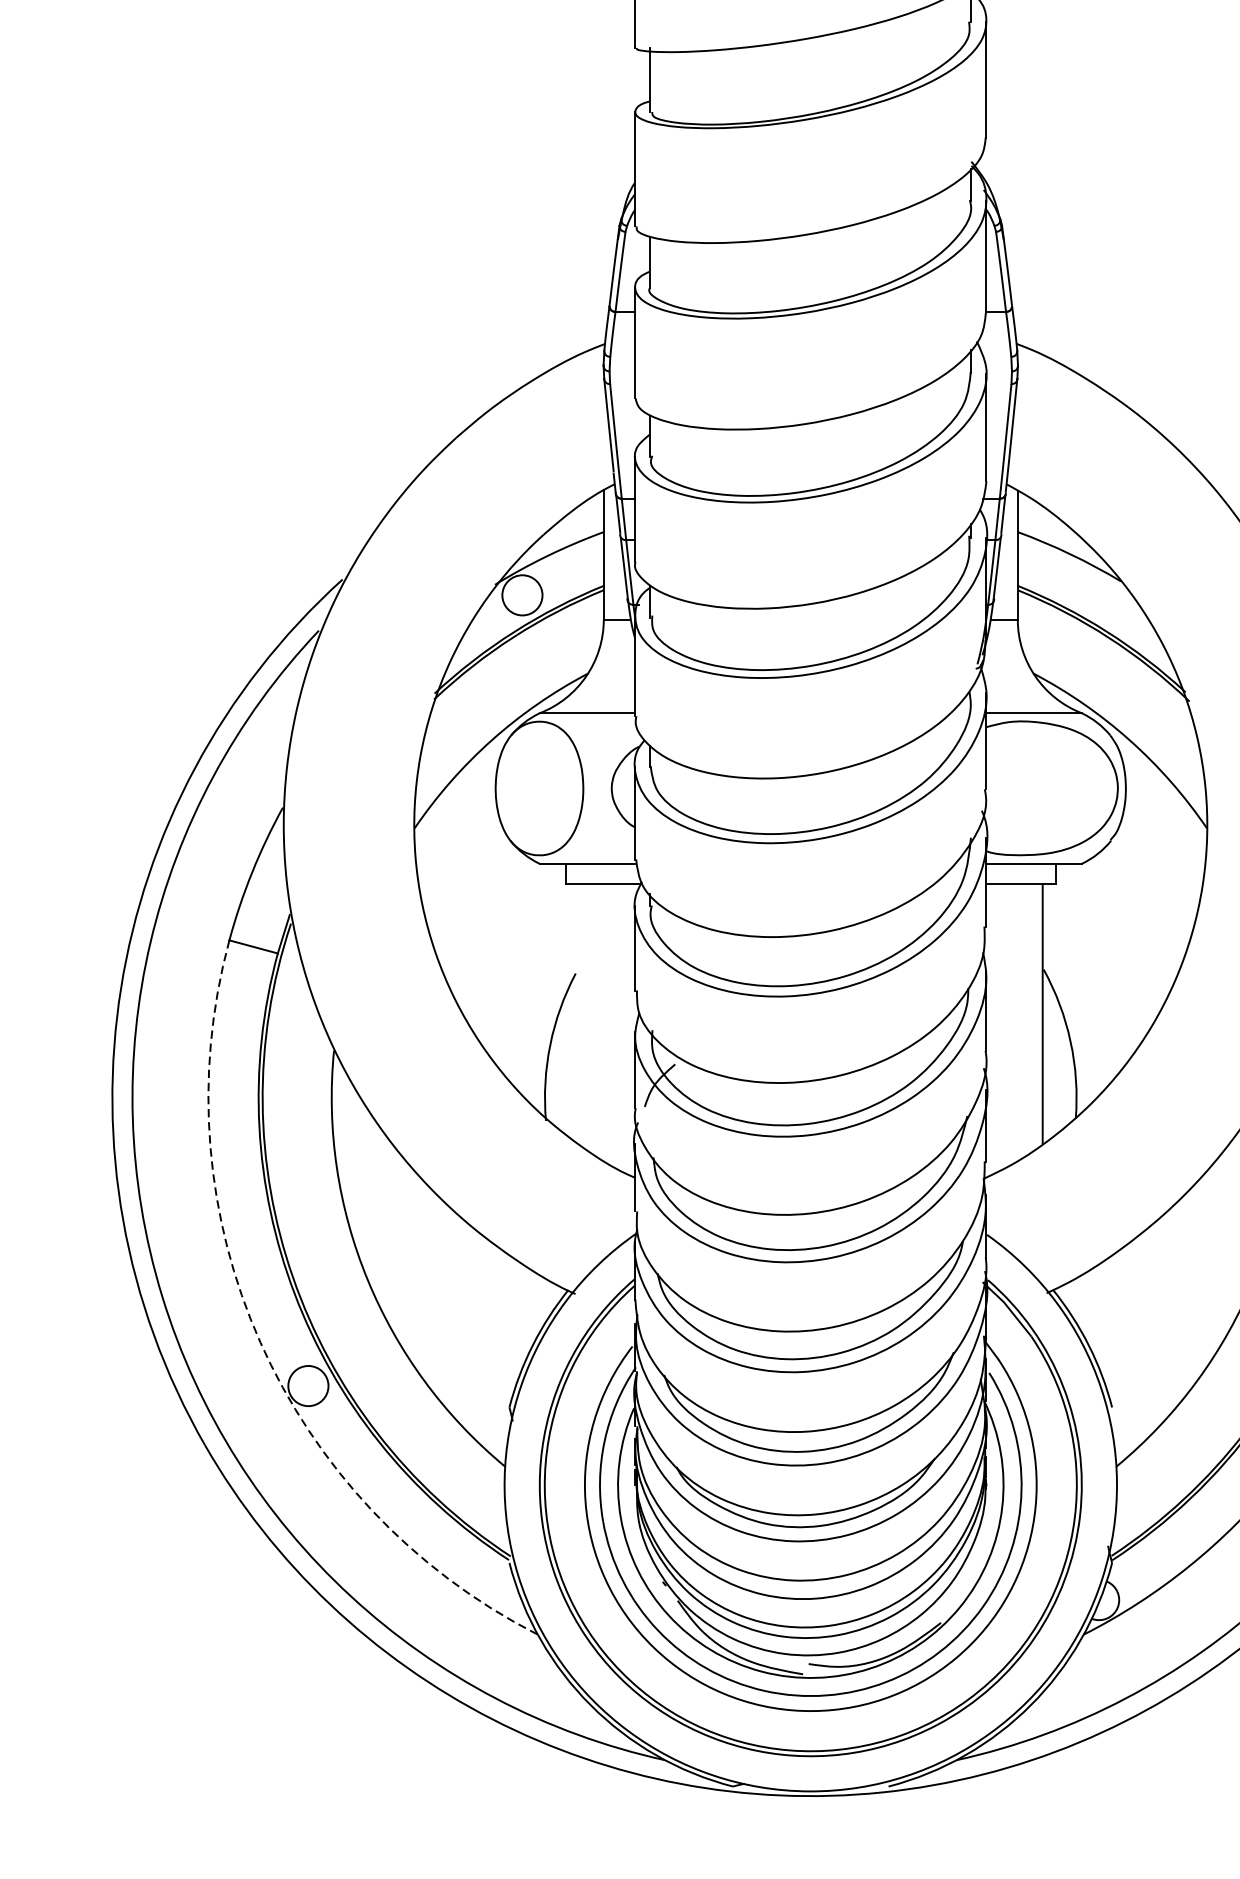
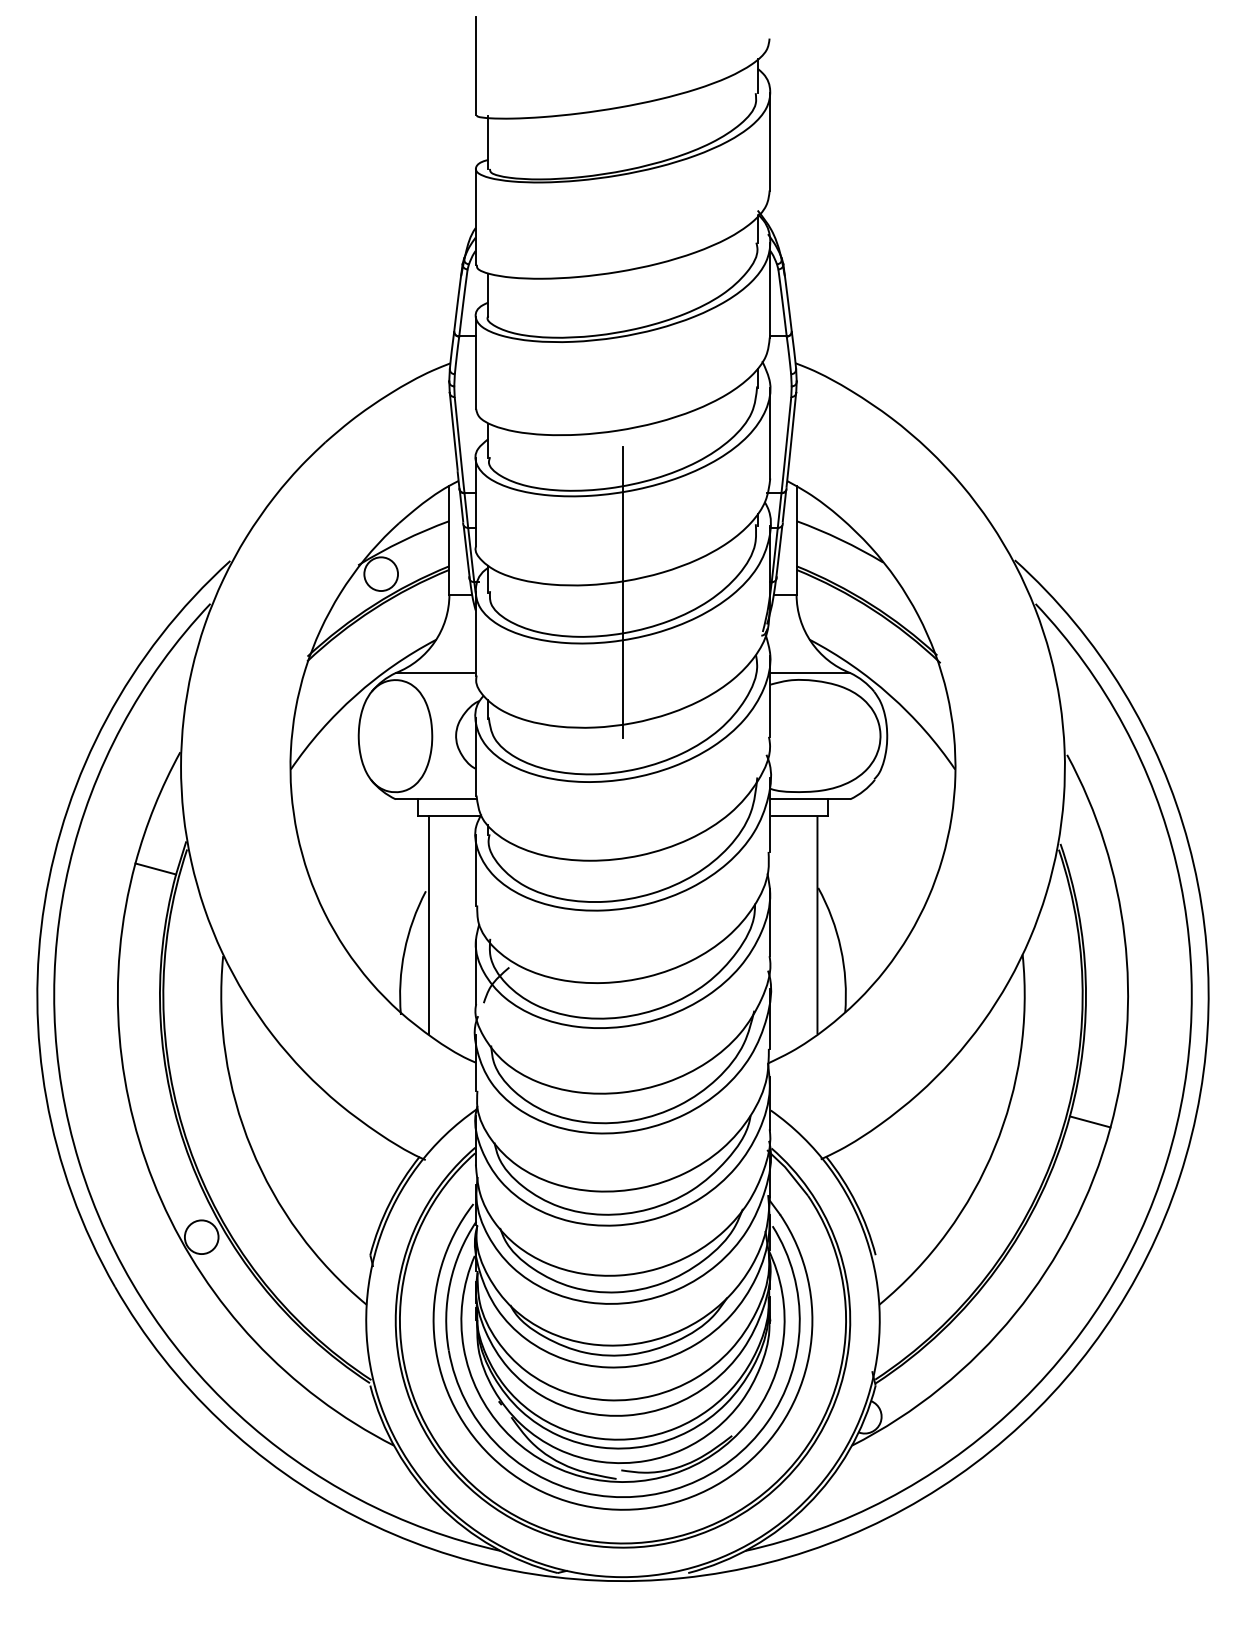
line: (811, 617) -> (623, 592), added
line: (578, 1014) -> (428, 925), added
arc: (260, 1342) -> (161, 1200), dashed -> solid

